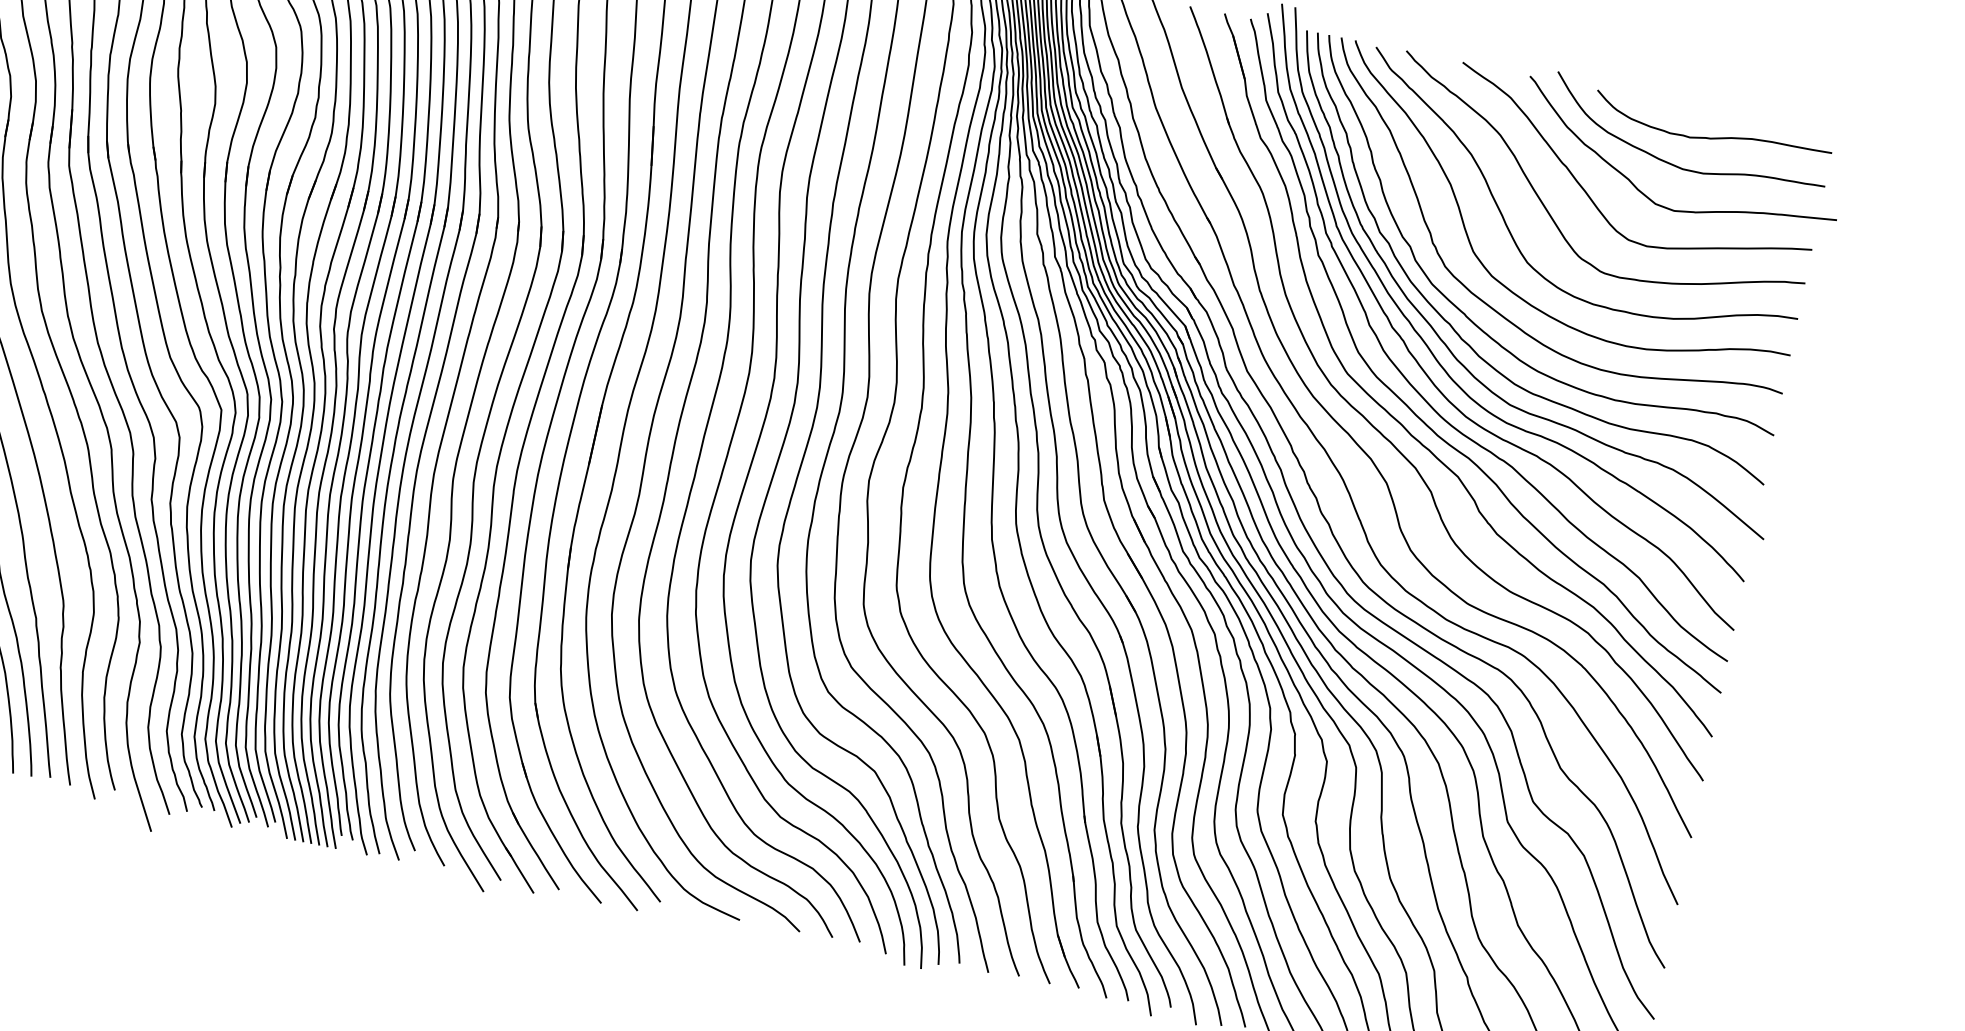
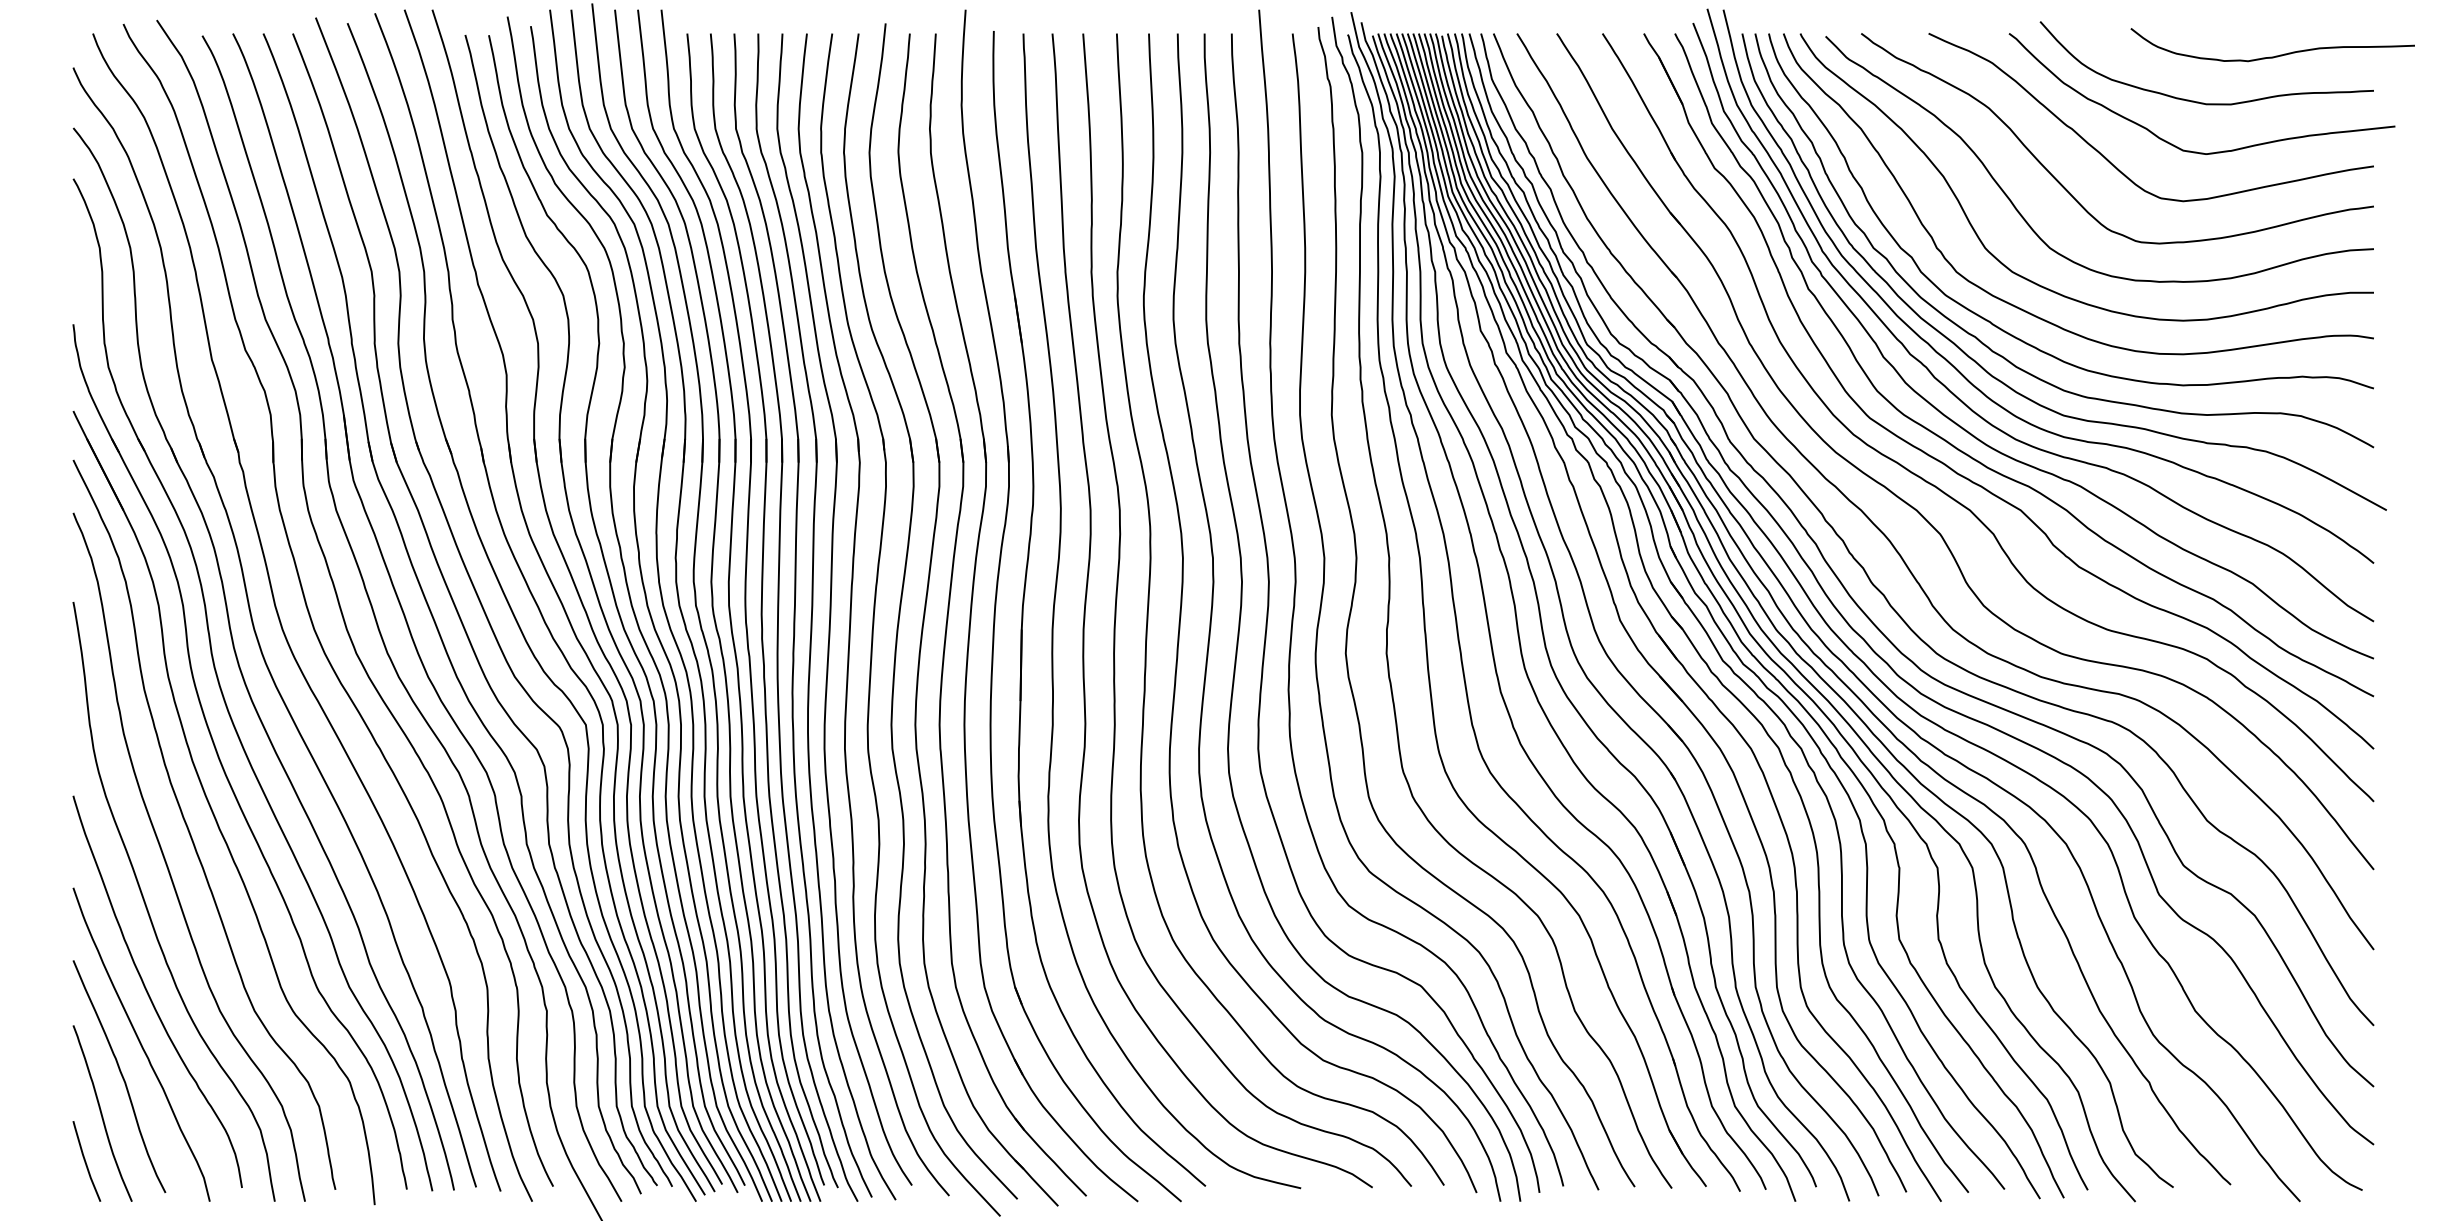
curve: (1713, 137) -> (2275, 55), moved

